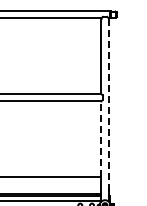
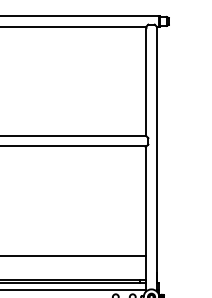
line: (108, 109) -> (156, 158), dashed -> solid
line: (101, 139) -> (146, 201), dashed -> solid

